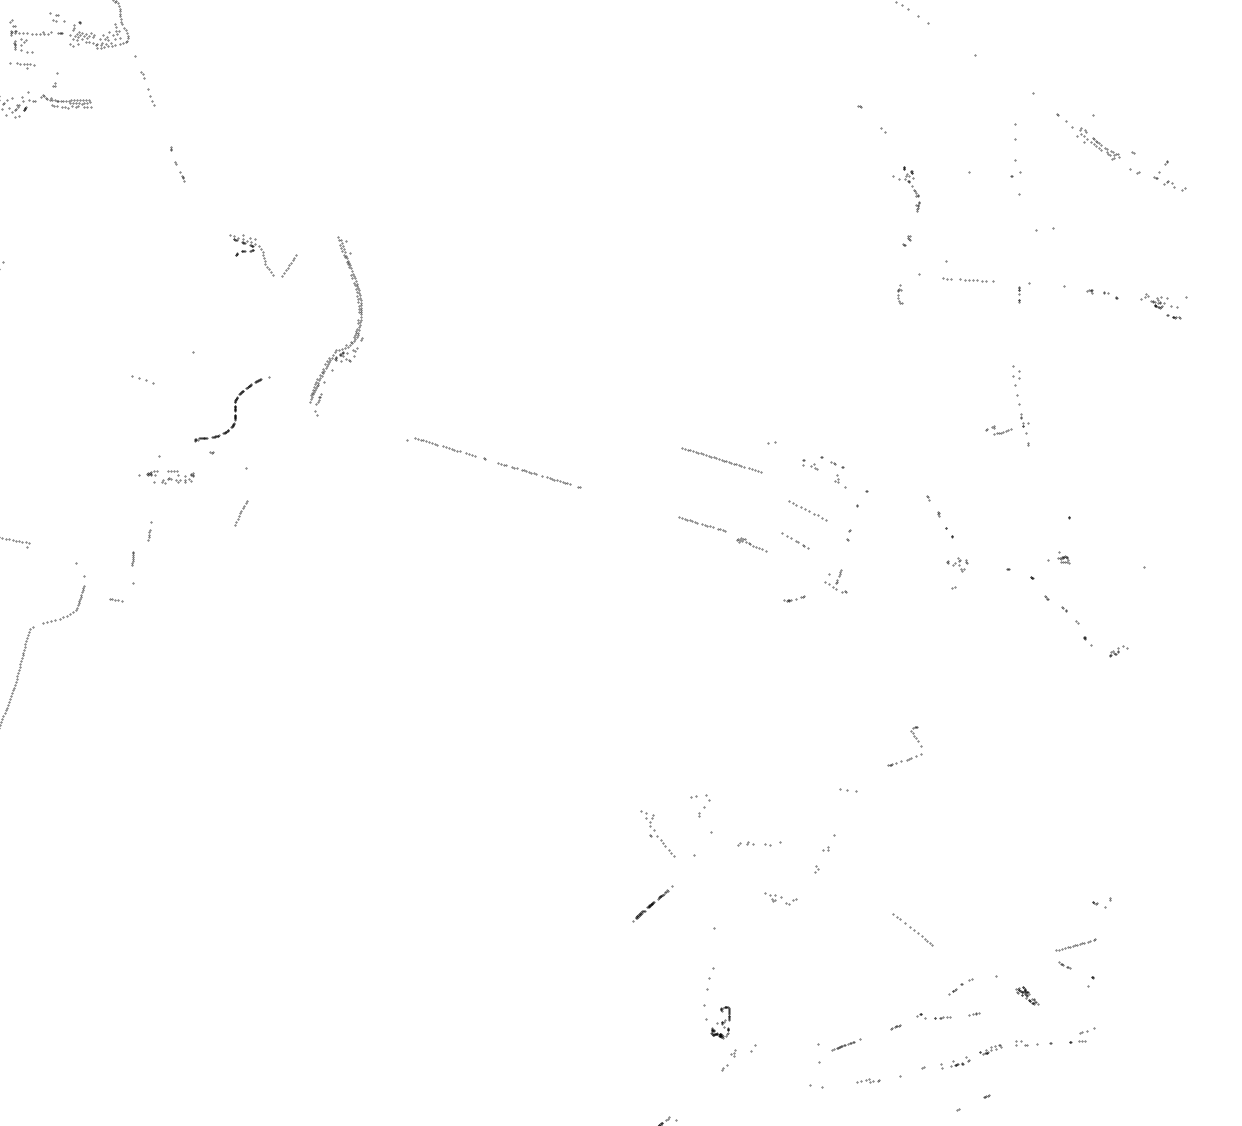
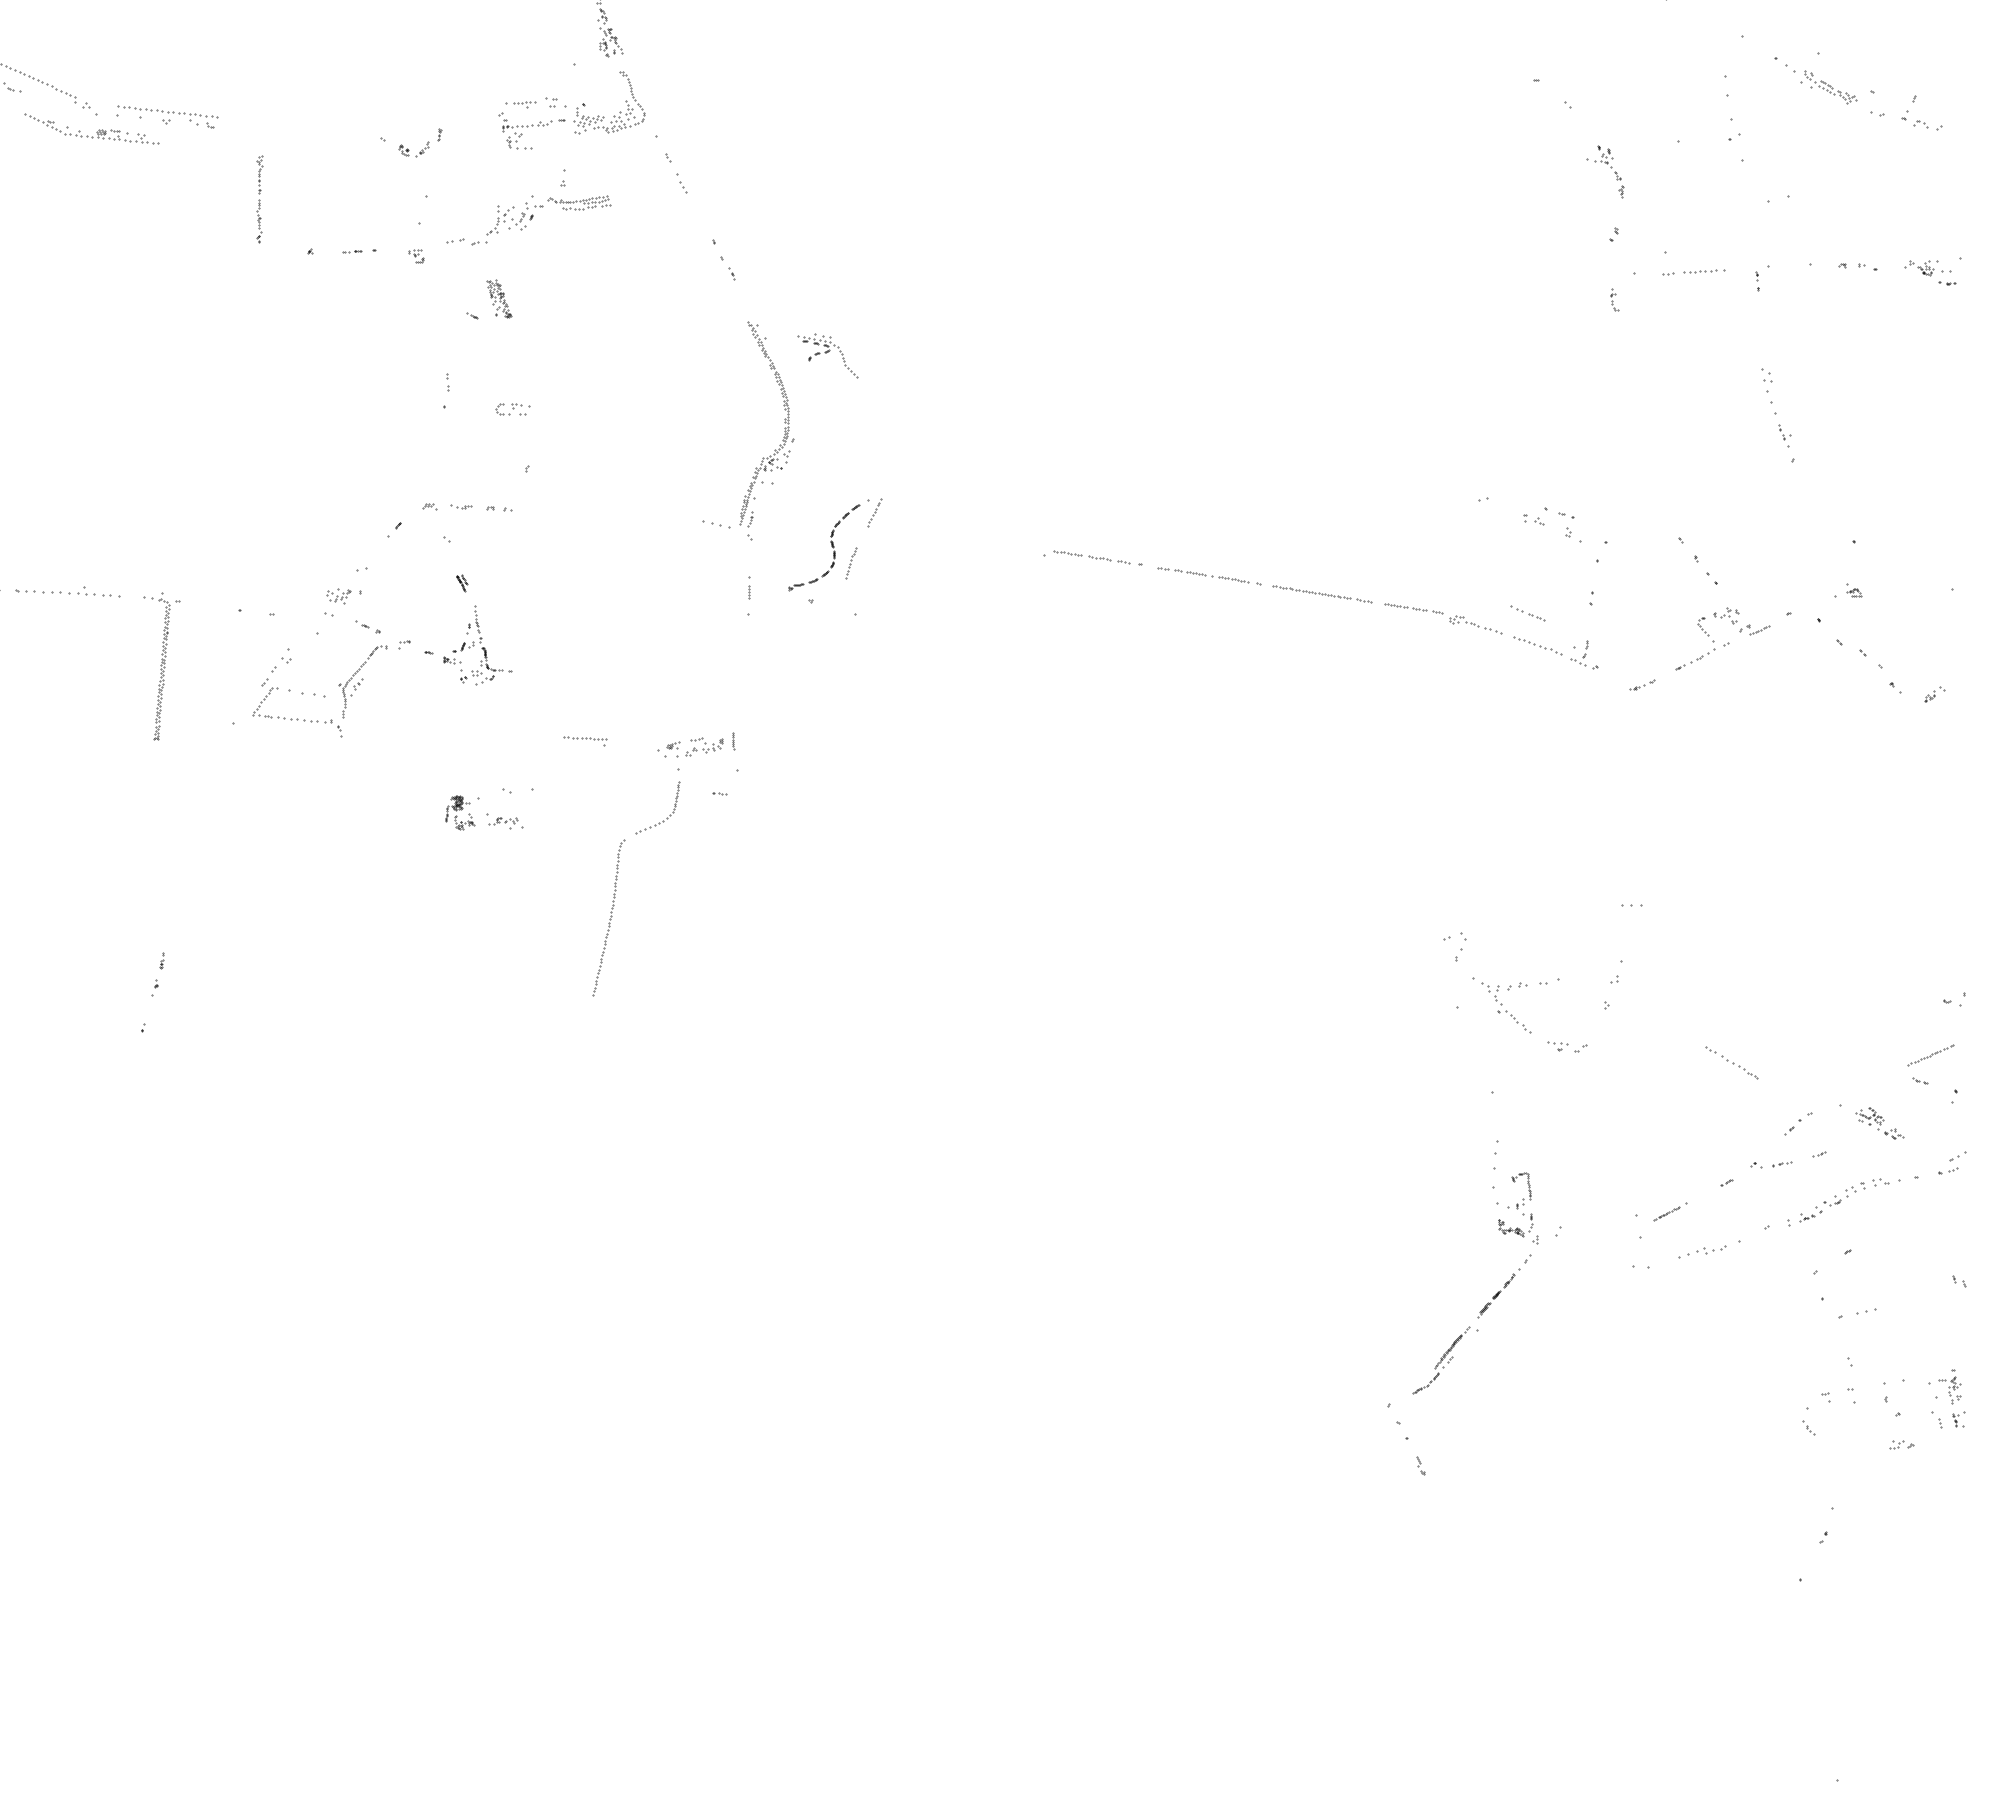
part: (21, 65) -> (520, 104), moved
part: (289, 265) -> (874, 512), moved
part: (356, 331) -> (784, 431), moved
part: (998, 430) -> (1754, 629), moved
part: (721, 460) -> (1322, 594), moved
part: (166, 476) -> (690, 747), moved
part: (807, 510) -> (1537, 645), moved
part: (241, 513) -> (851, 563), moved
part: (149, 531) -> (749, 587), moved
part: (751, 544) -> (1475, 624), size x1.43
part: (794, 598) -> (1642, 684), moved
part: (911, 757) -> (1702, 655), moved
part: (657, 833) -> (1506, 1007), moved
part: (652, 903) -> (1498, 1293), moved
part: (1026, 995) -> (1879, 1123), size x1.67
part: (720, 1021) -> (1515, 1204), size x1.67
part: (990, 1049) -> (1844, 1194), size x1.67
part: (868, 1080) -> (1702, 1251), size x1.67

